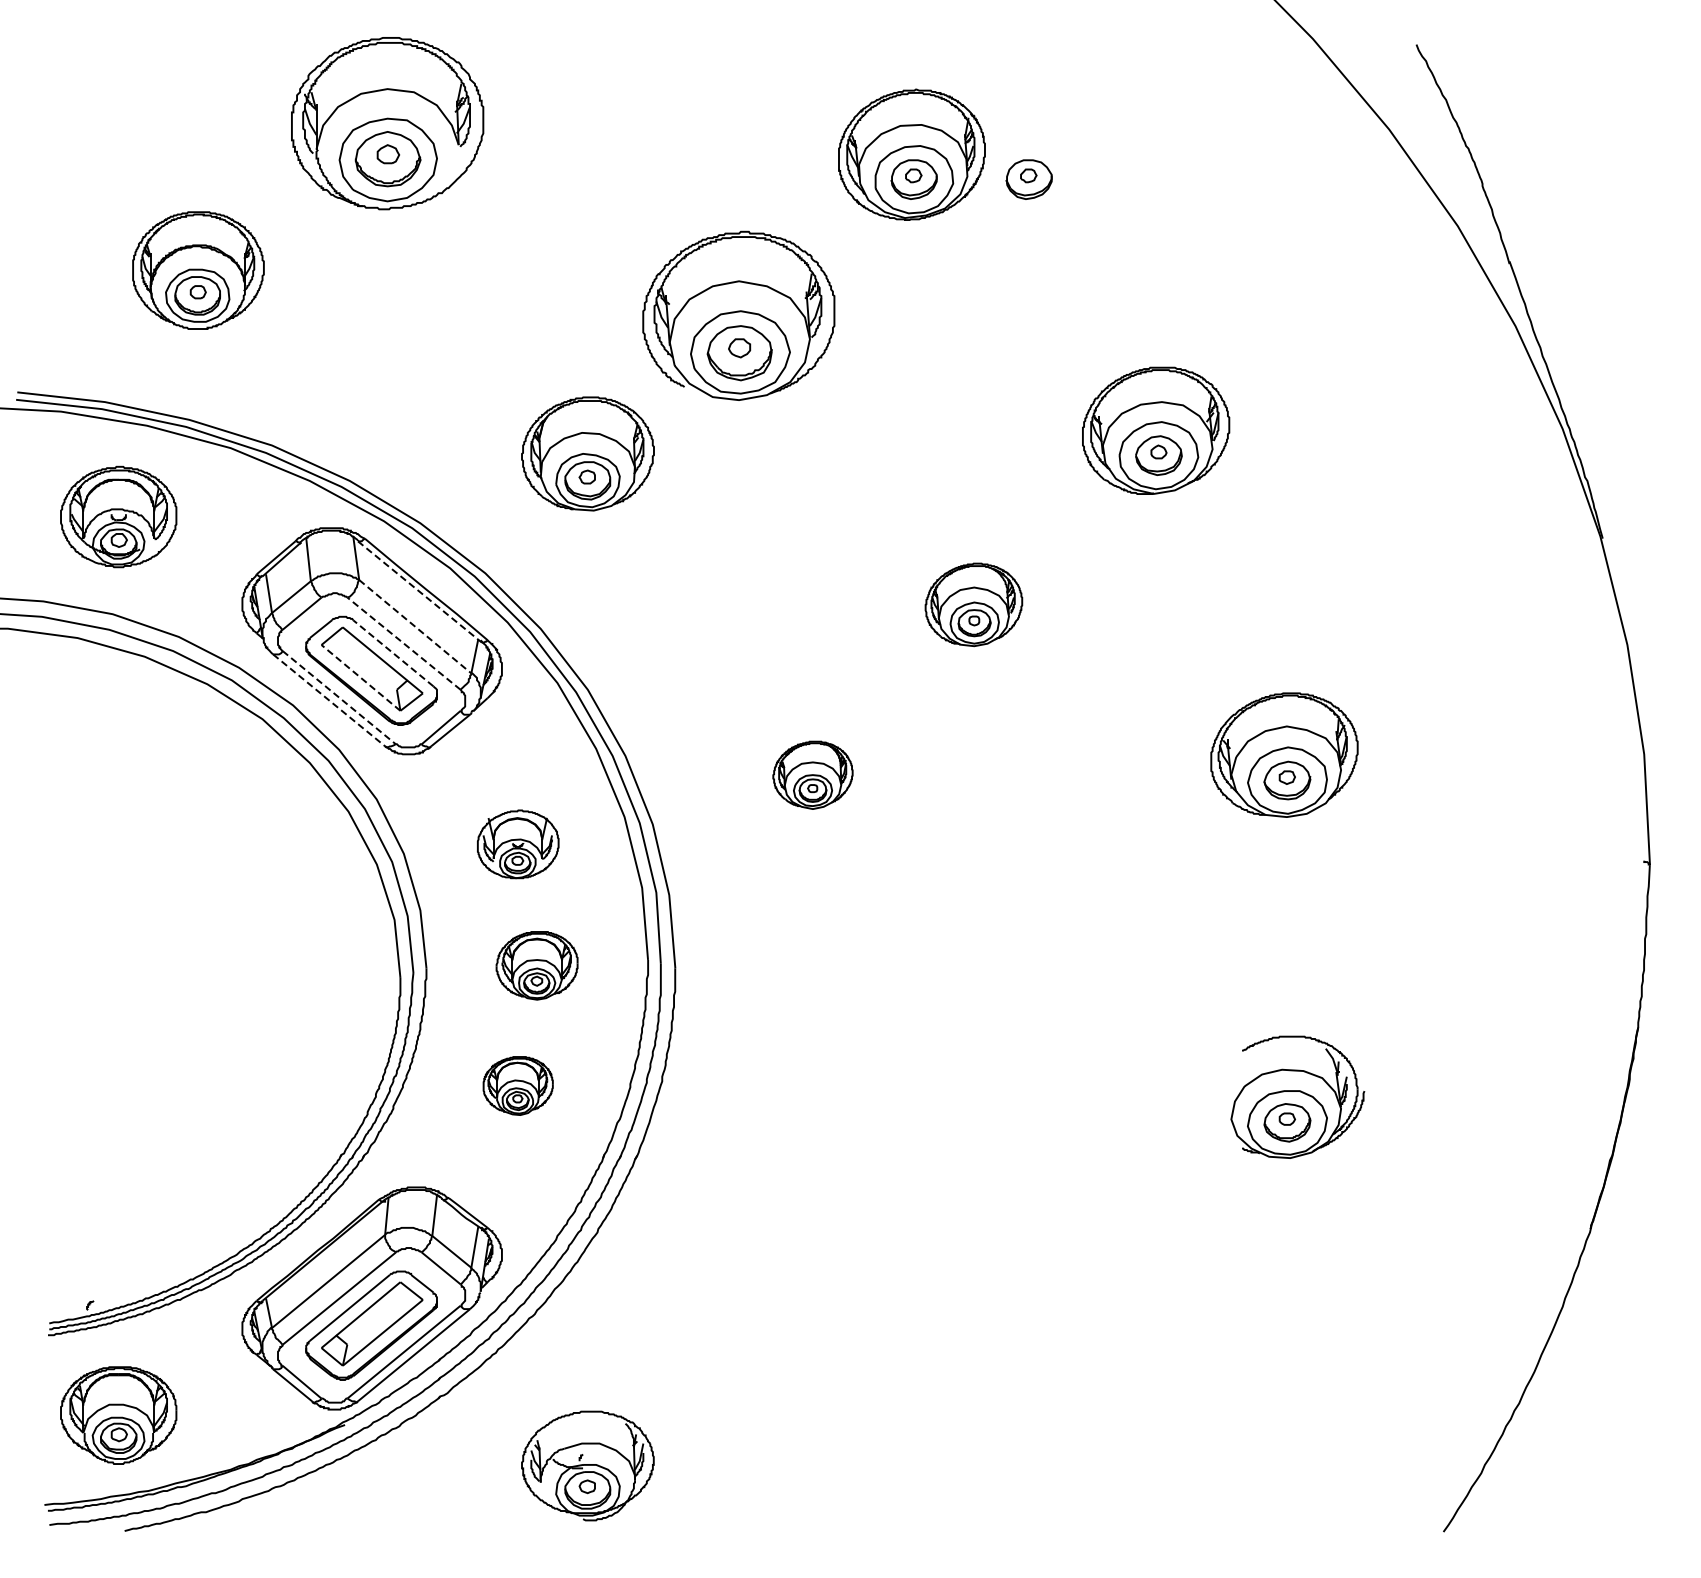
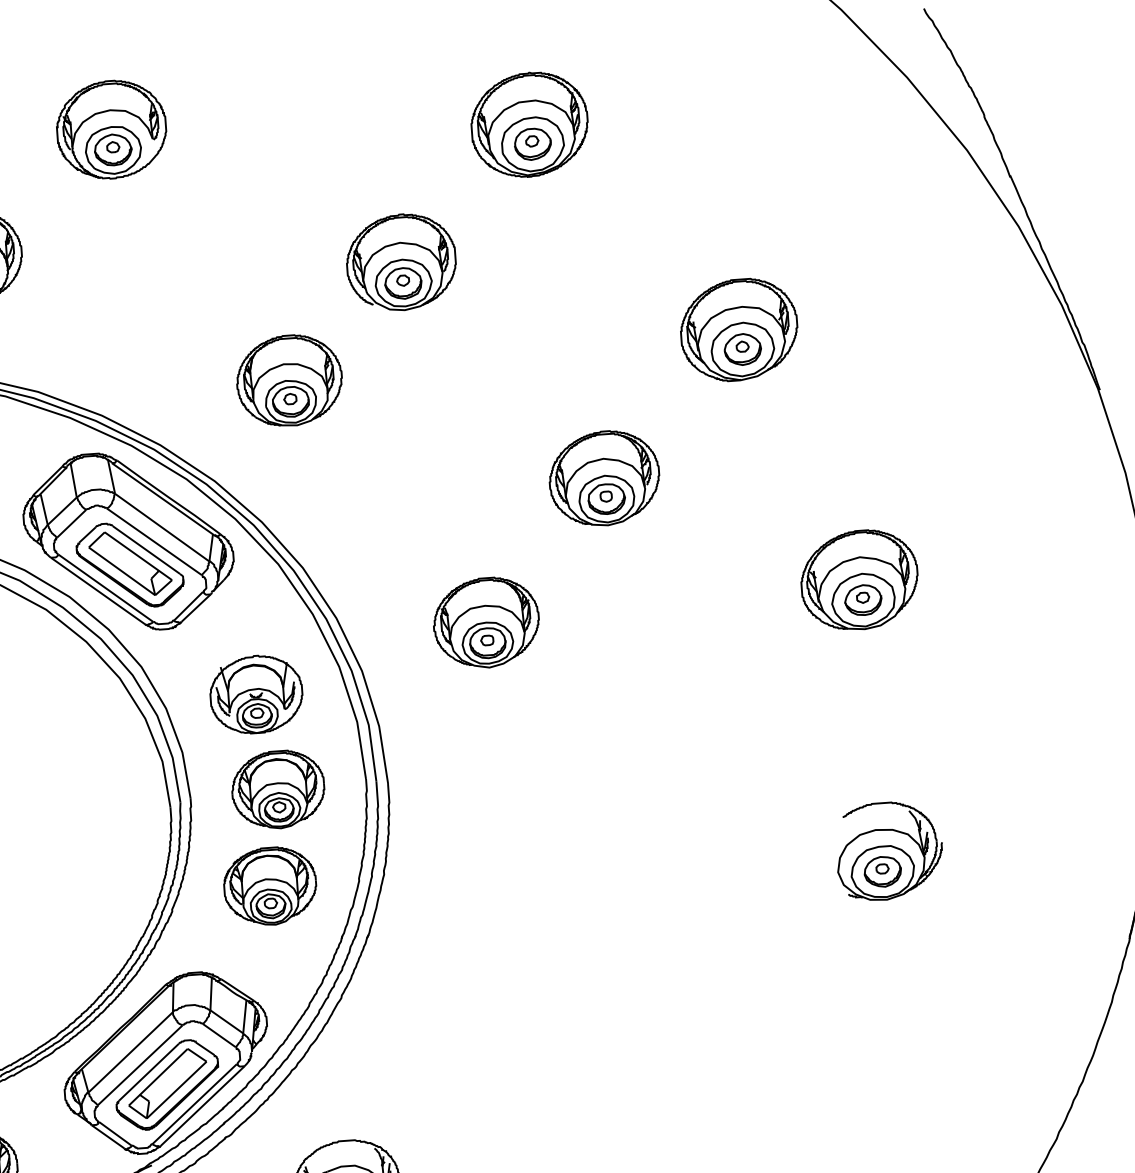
part: (387, 123) -> (111, 129), size x0.71
part: (1028, 179) -> (623, 137), removed
part: (738, 315) -> (401, 262), size x0.71
line: (420, 592) -> (164, 500), dashed -> solid
part: (973, 604) -> (604, 478), size x1.43
line: (415, 626) -> (162, 527), dashed -> solid
line: (404, 643) -> (154, 541), dashed -> solid
line: (393, 653) -> (146, 550), dashed -> solid
line: (360, 677) -> (121, 571), dashed -> solid
line: (339, 697) -> (106, 588), dashed -> solid
line: (329, 700) -> (98, 591), dashed -> solid
part: (812, 775) -> (486, 623), size x1.67
part: (517, 844) -> (255, 694), size x1.43
part: (536, 965) -> (277, 789), size x1.43
part: (517, 1085) -> (269, 886), size x1.67

